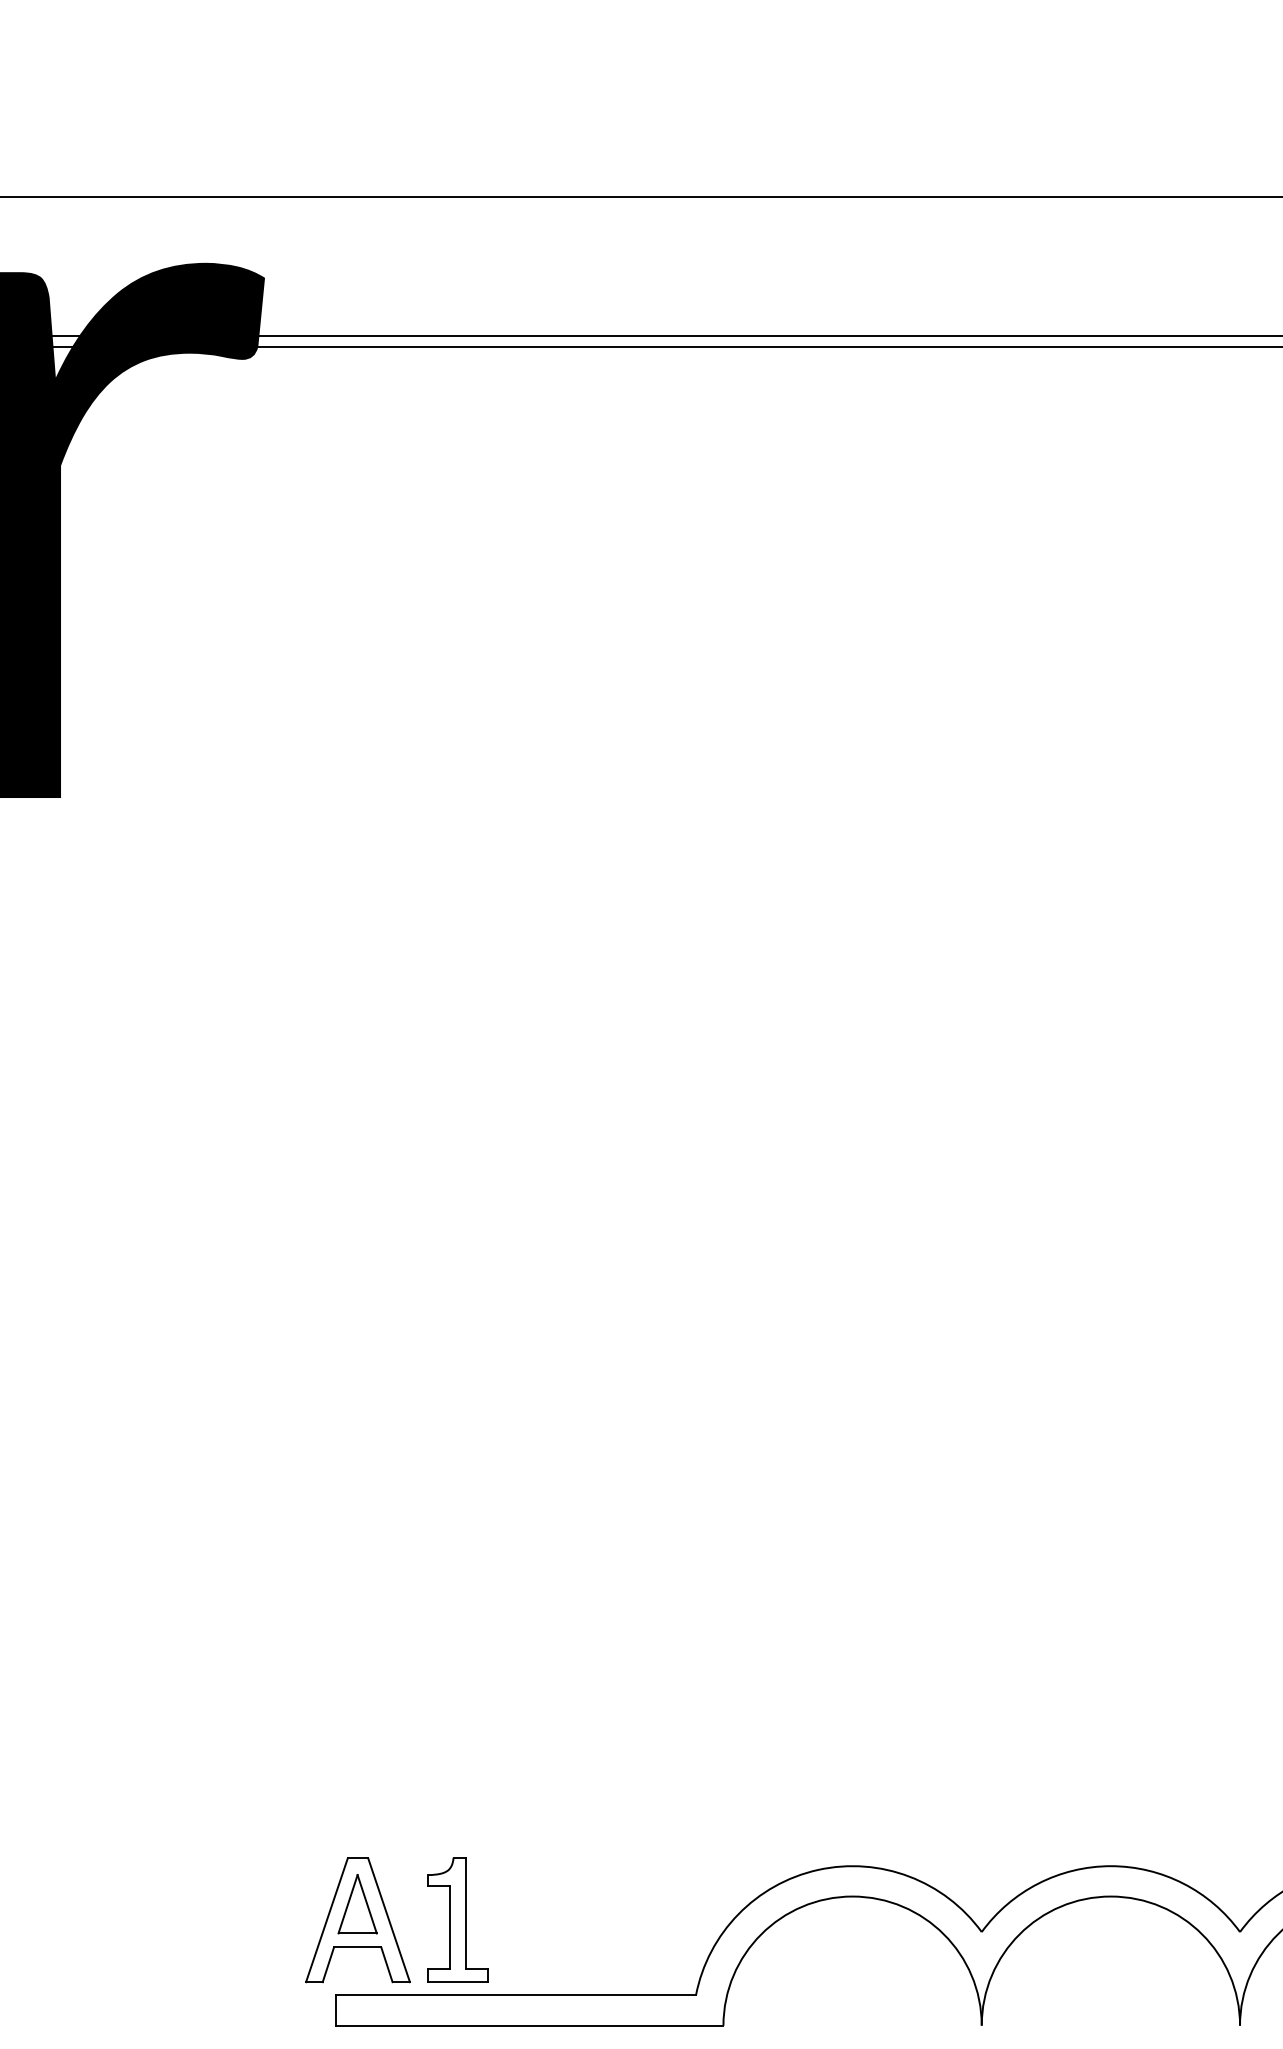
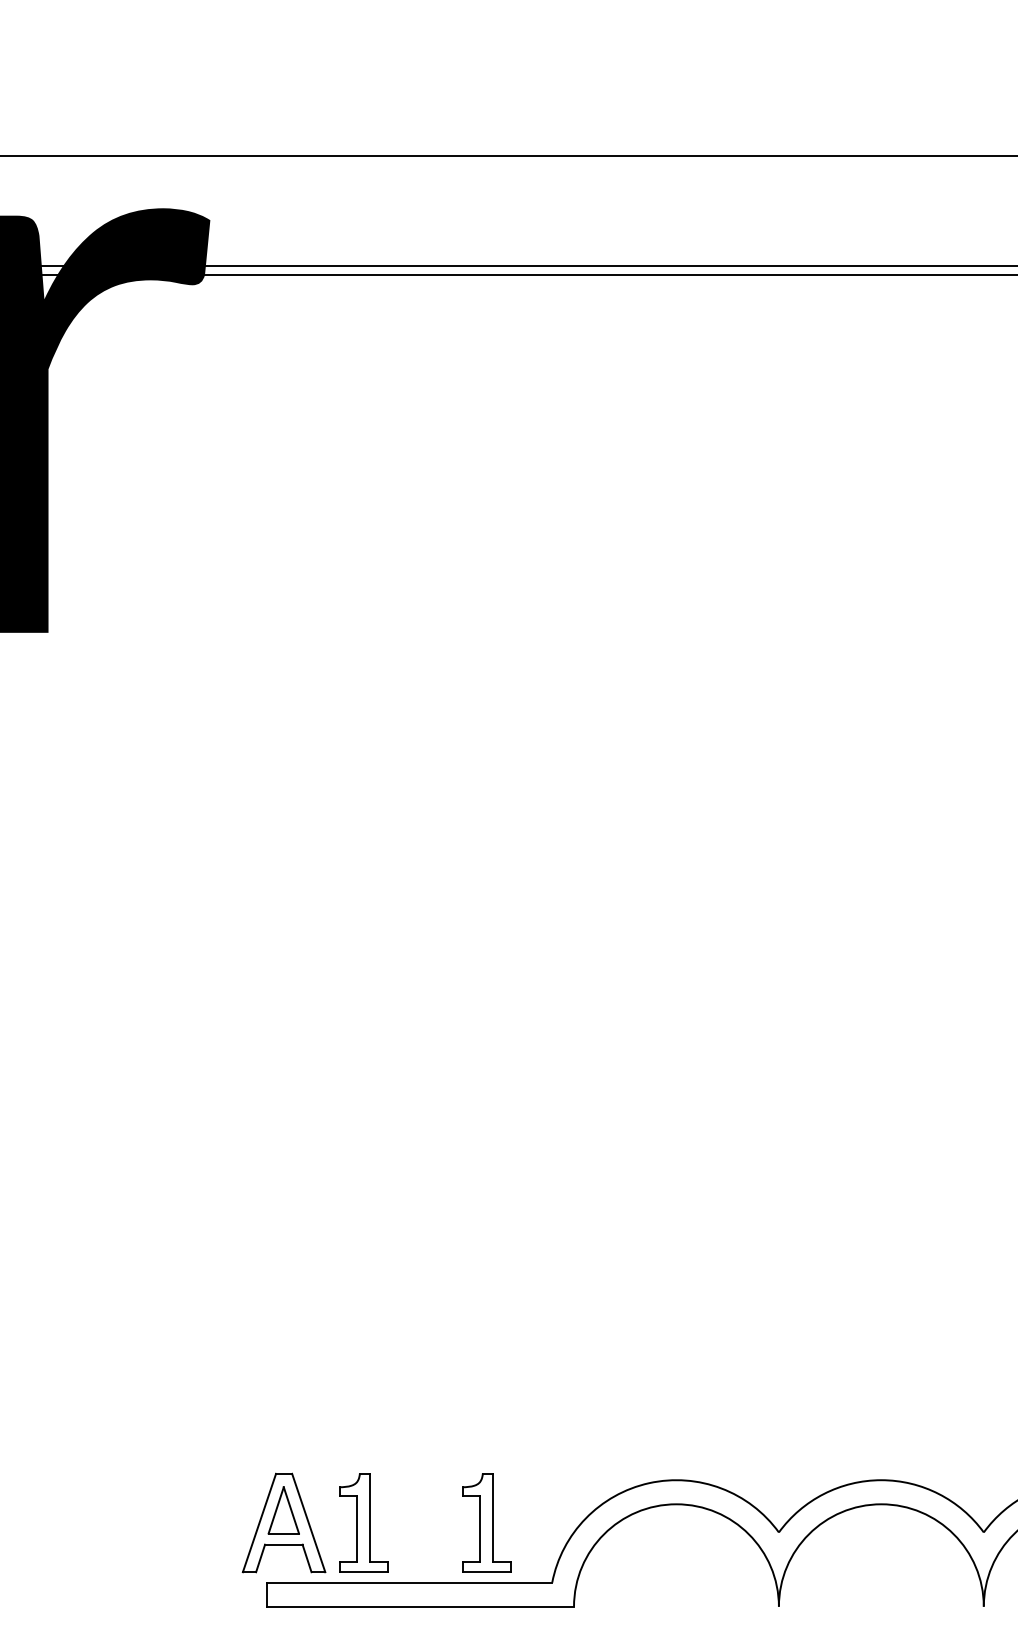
part: (612, 1919) -> (485, 1522), added

